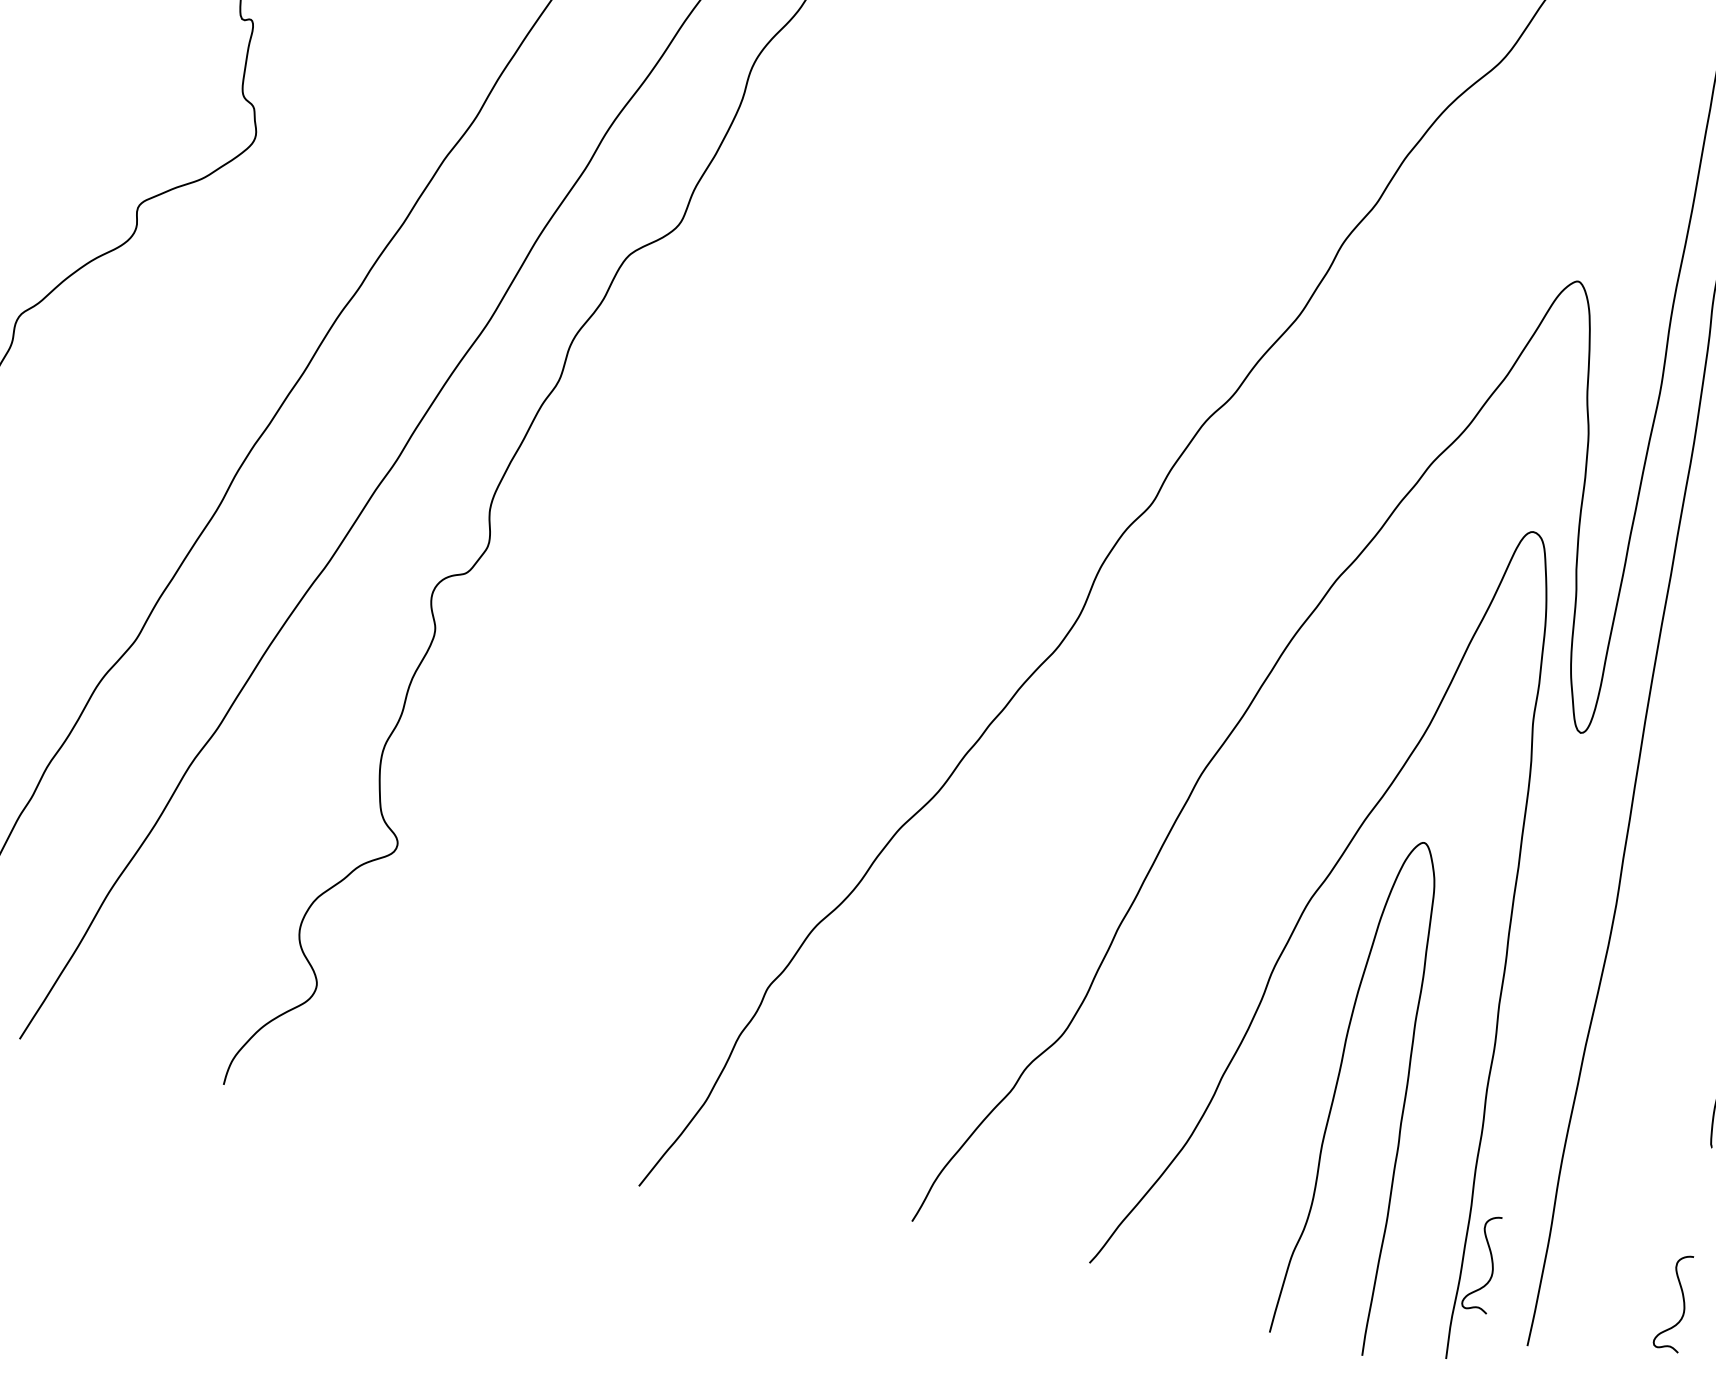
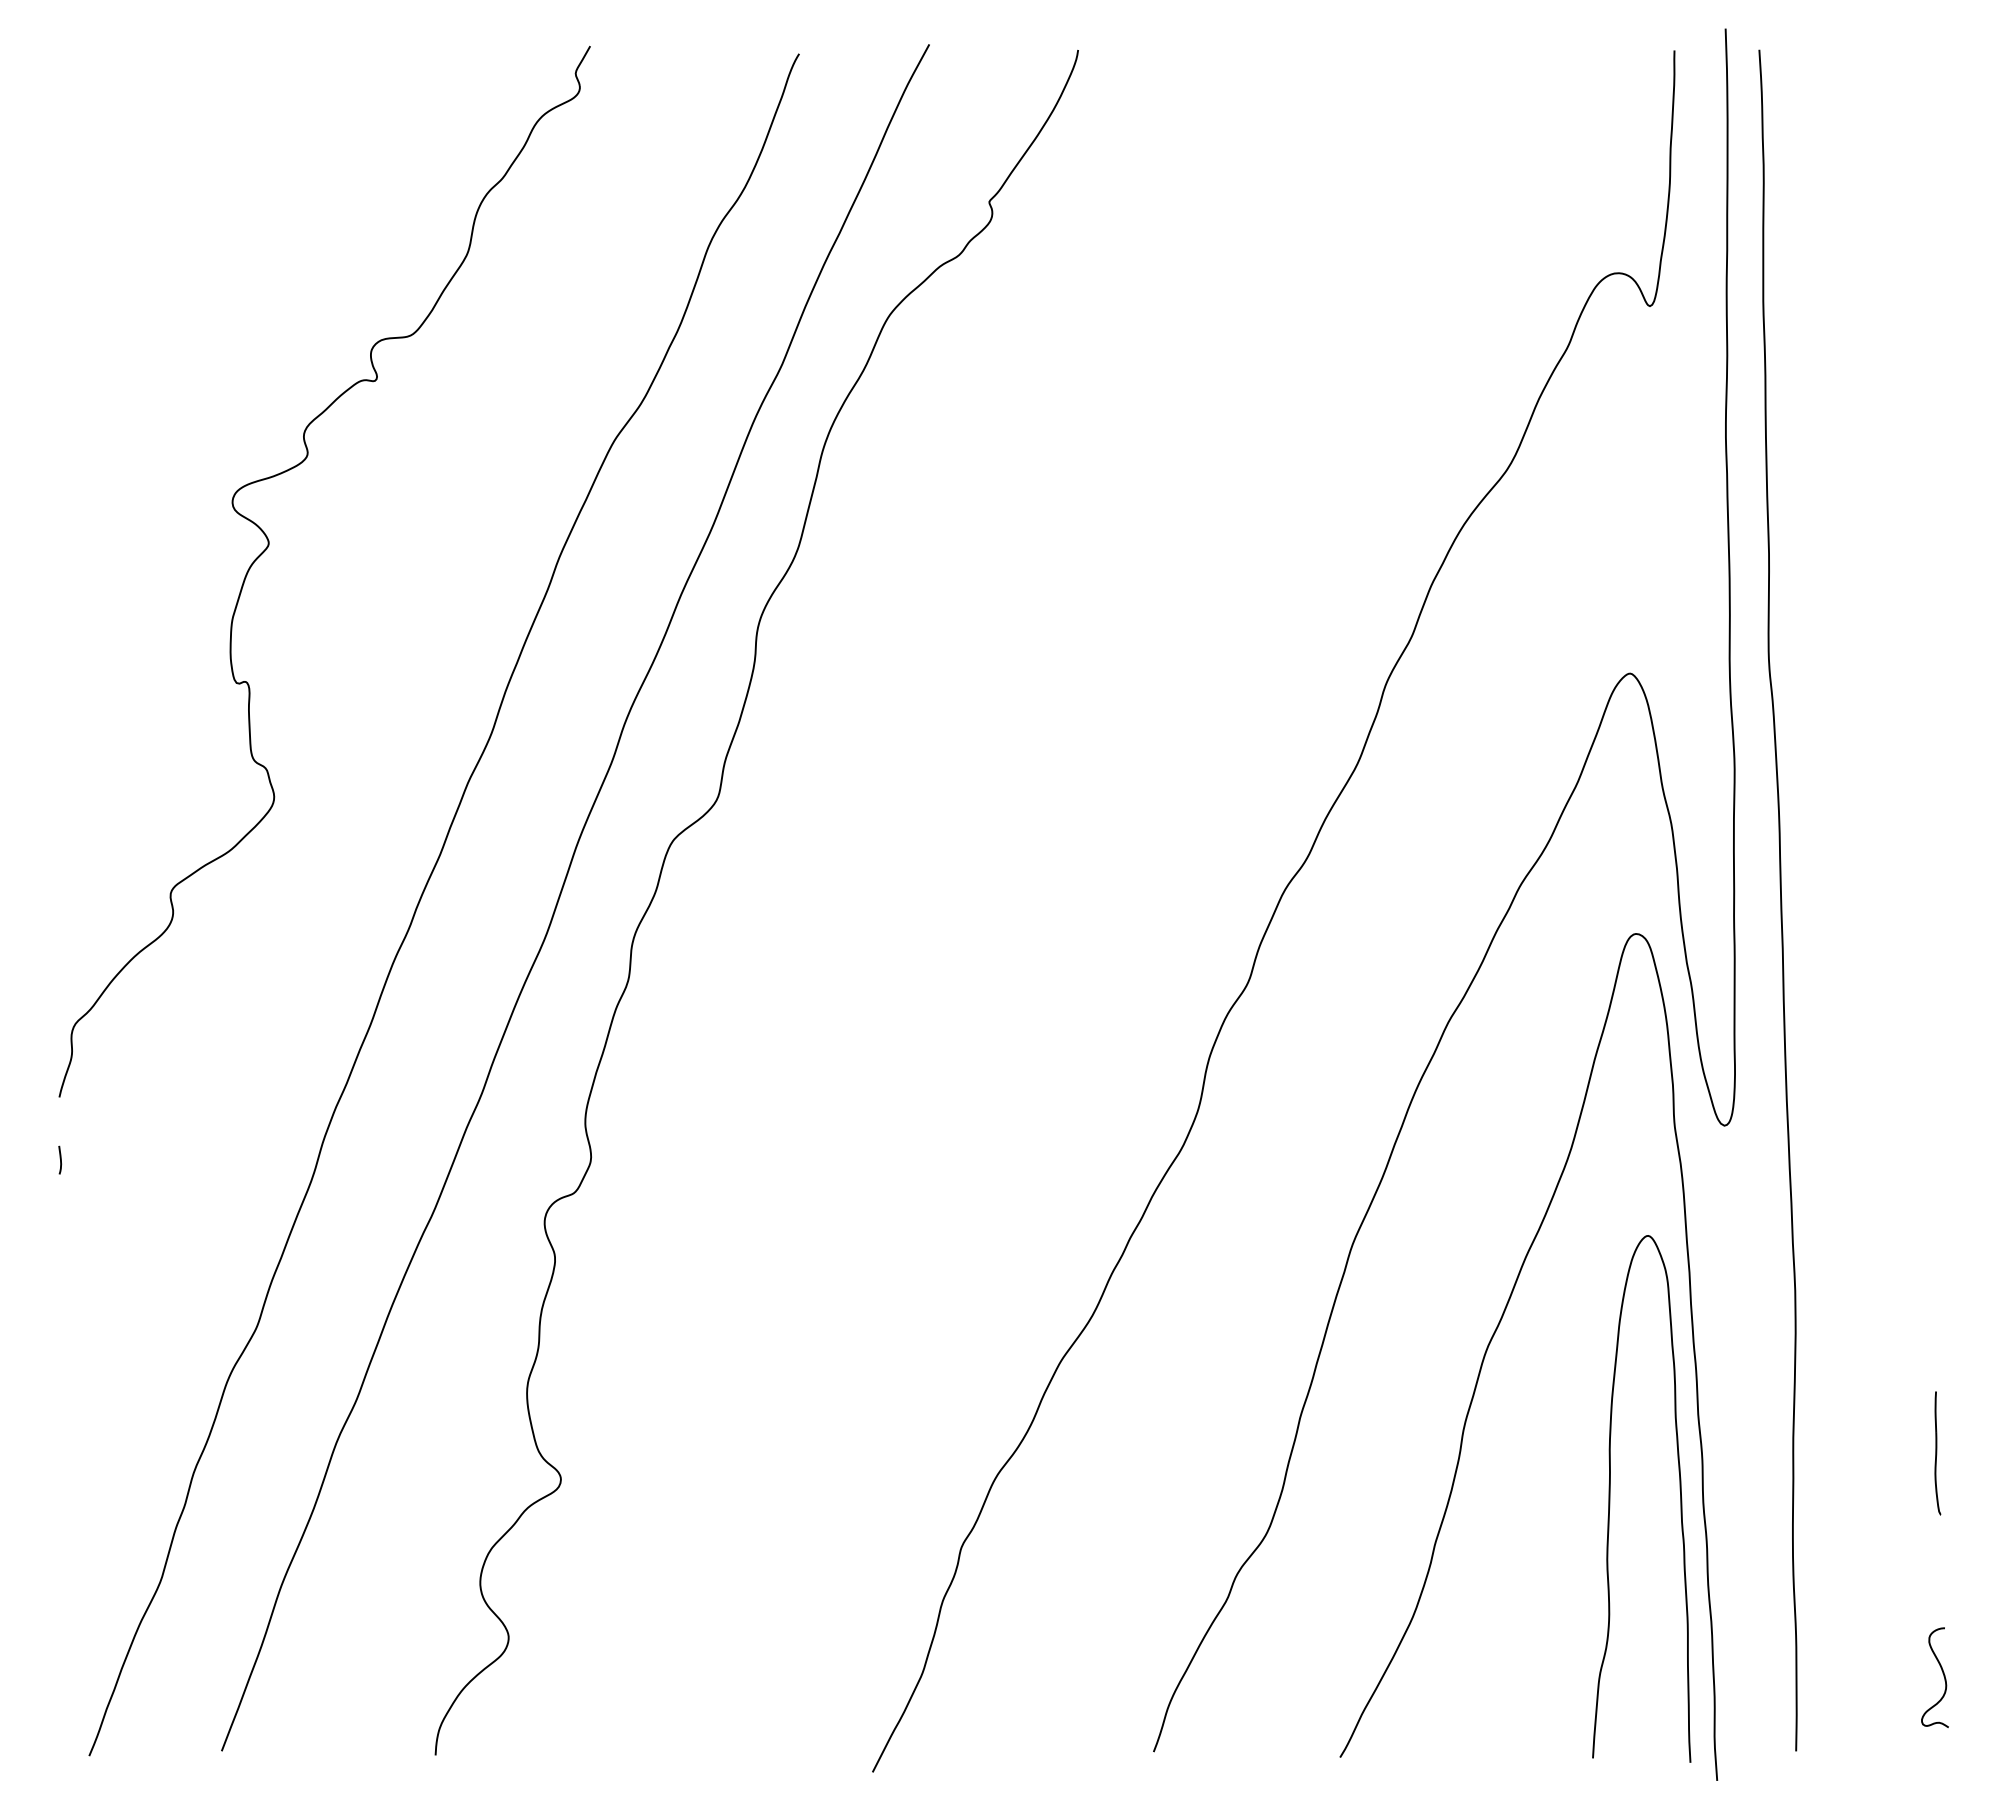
curve: (1337, 1087) -> (1610, 1498), moved
curve: (1491, 1261) -> (1742, 1673), removed

